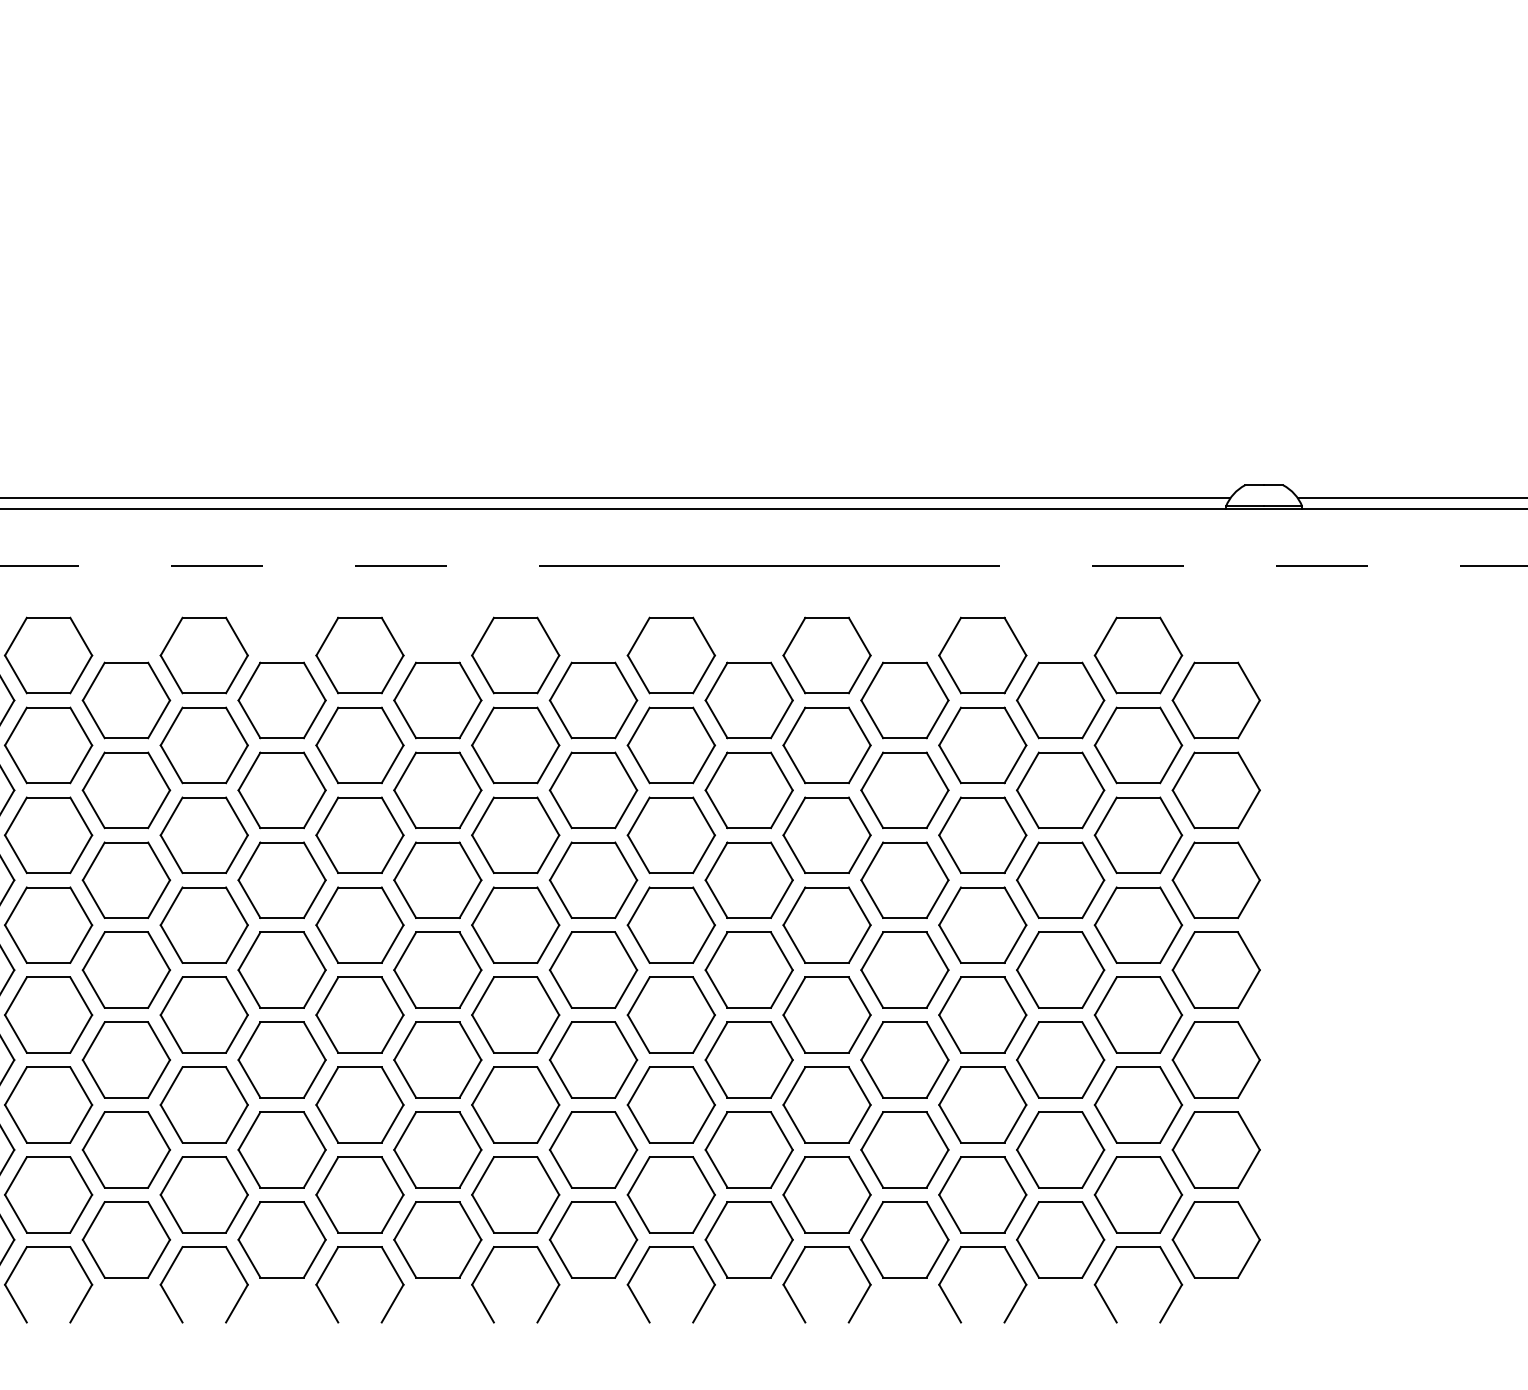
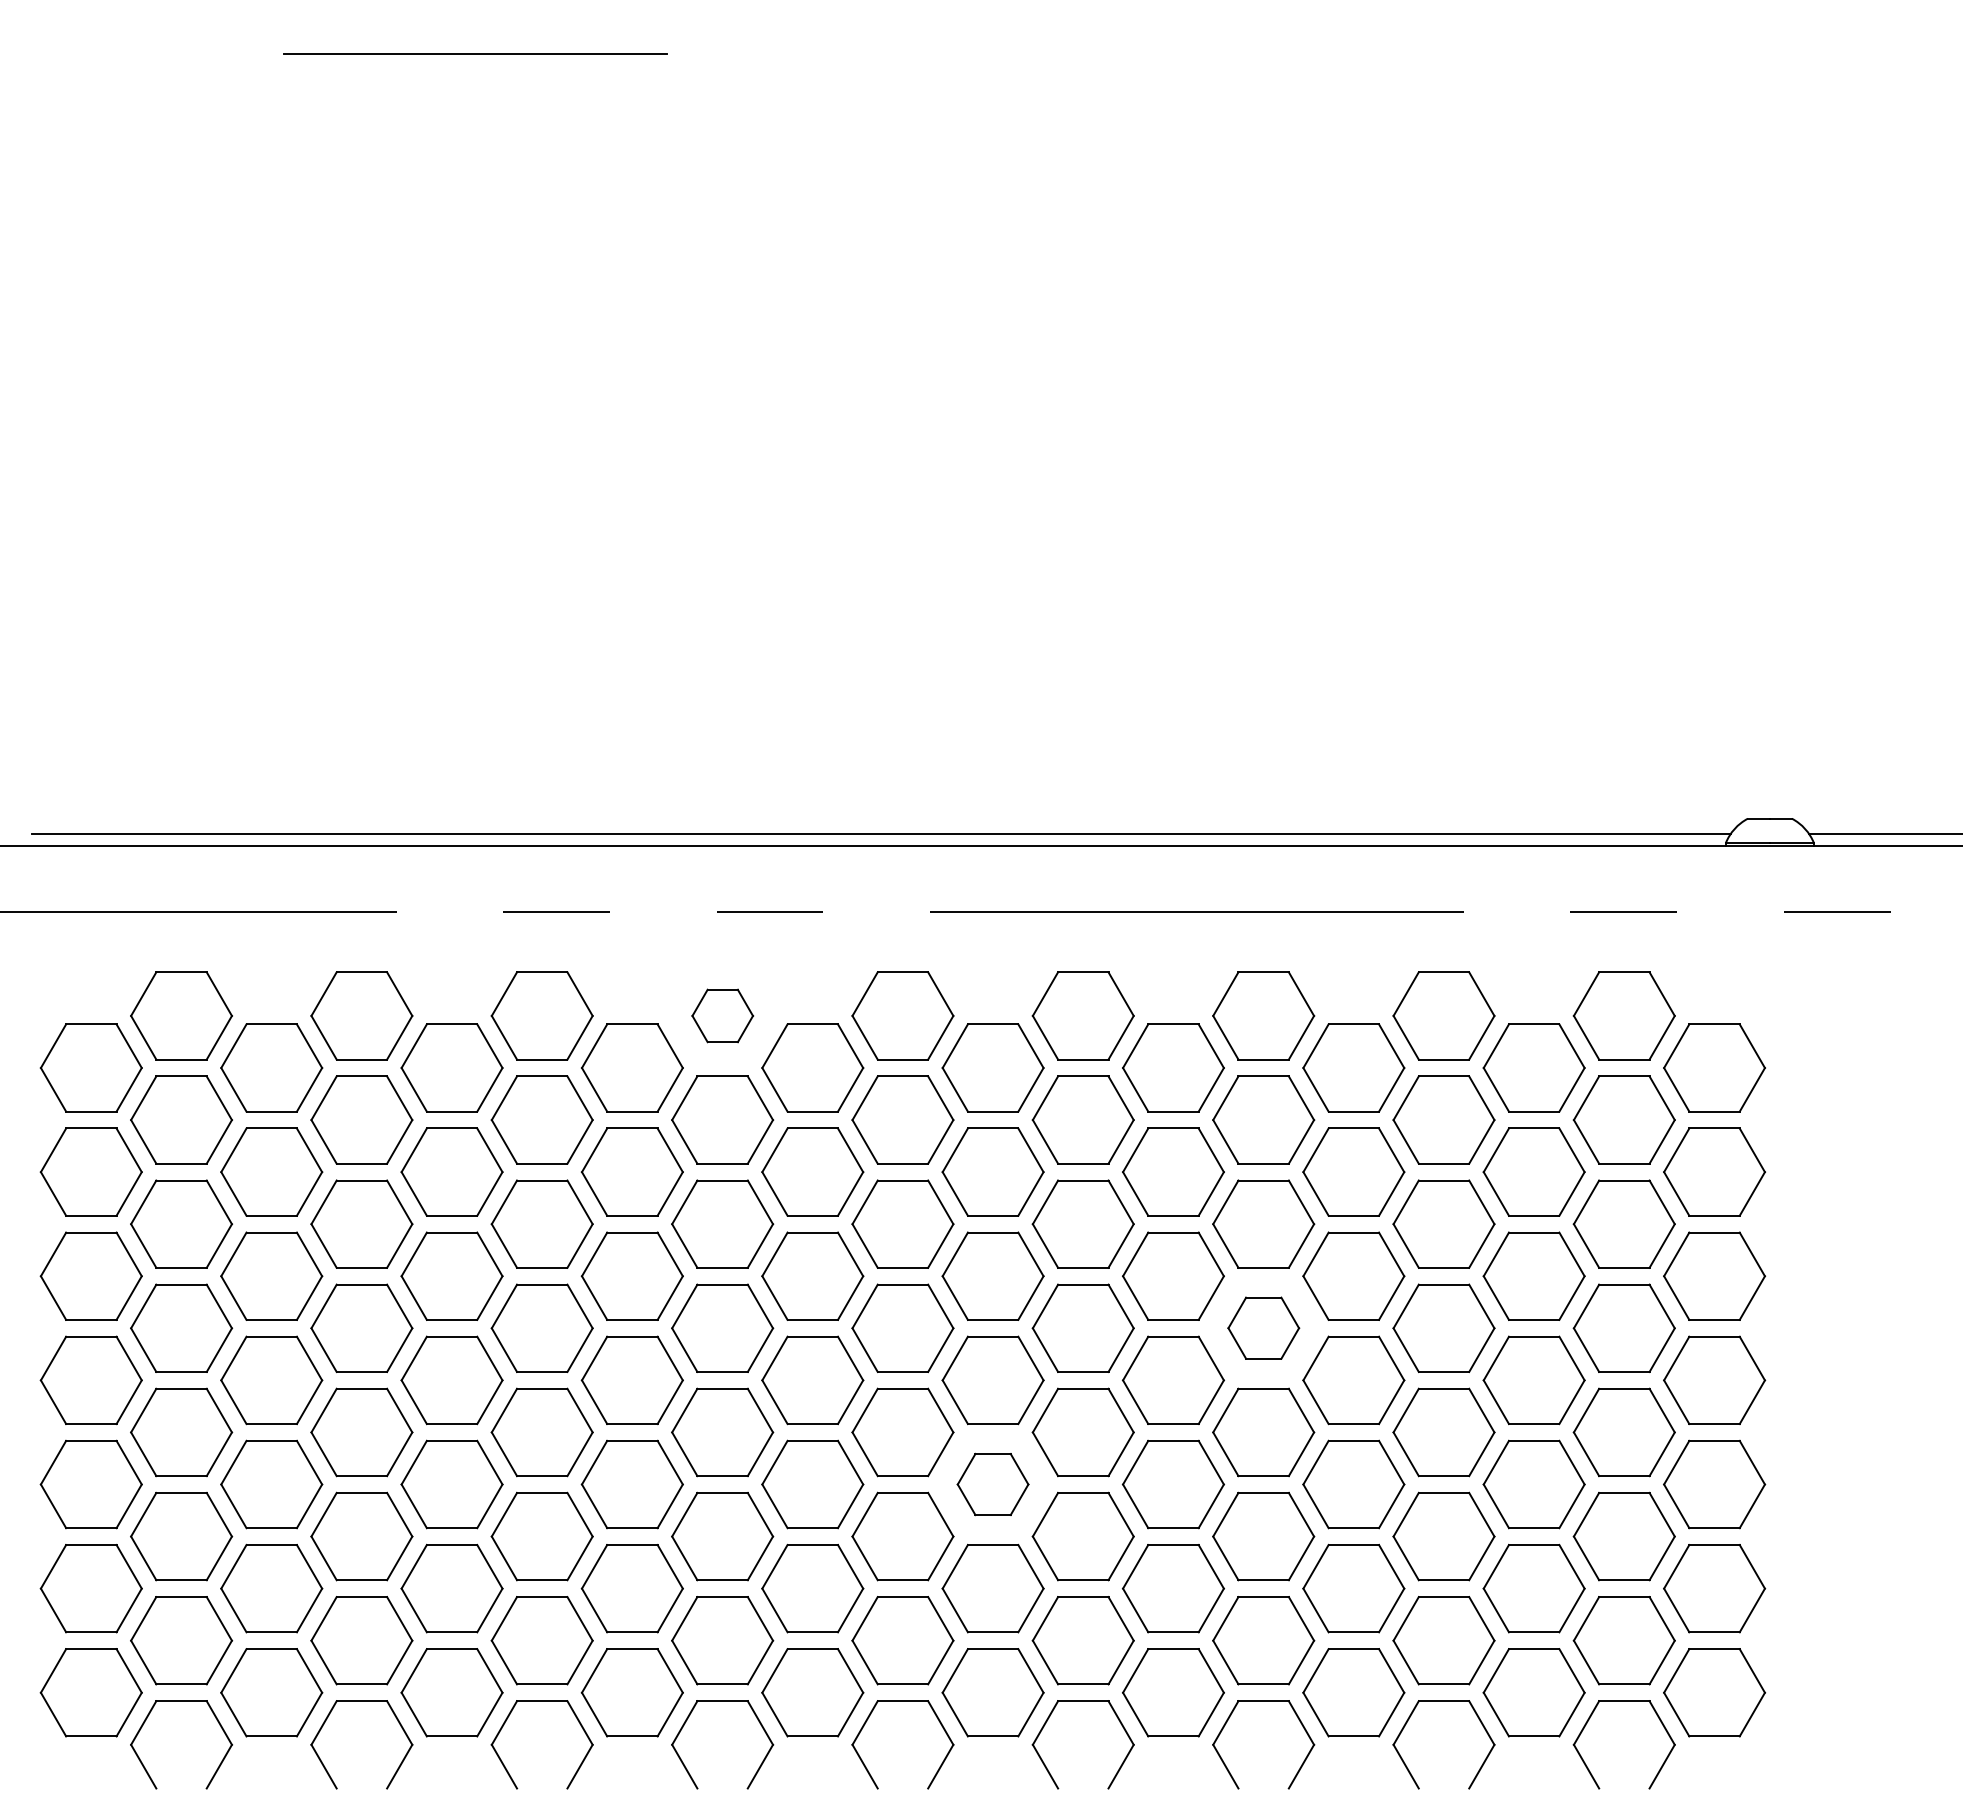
part: (359, 655) -> (722, 1015), size x0.6
part: (826, 924) -> (1263, 1327), size x0.7
part: (592, 1060) -> (992, 1484), size x0.7

